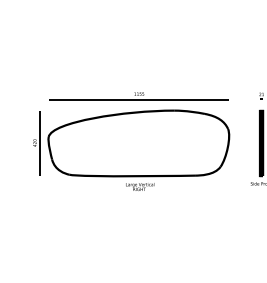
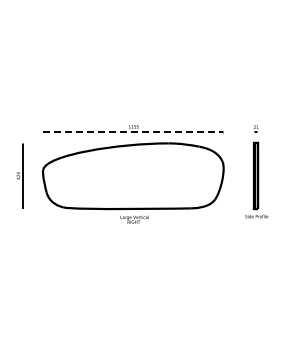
line: (139, 99) -> (133, 132), solid -> dashed
part: (36, 142) -> (19, 175), moved

